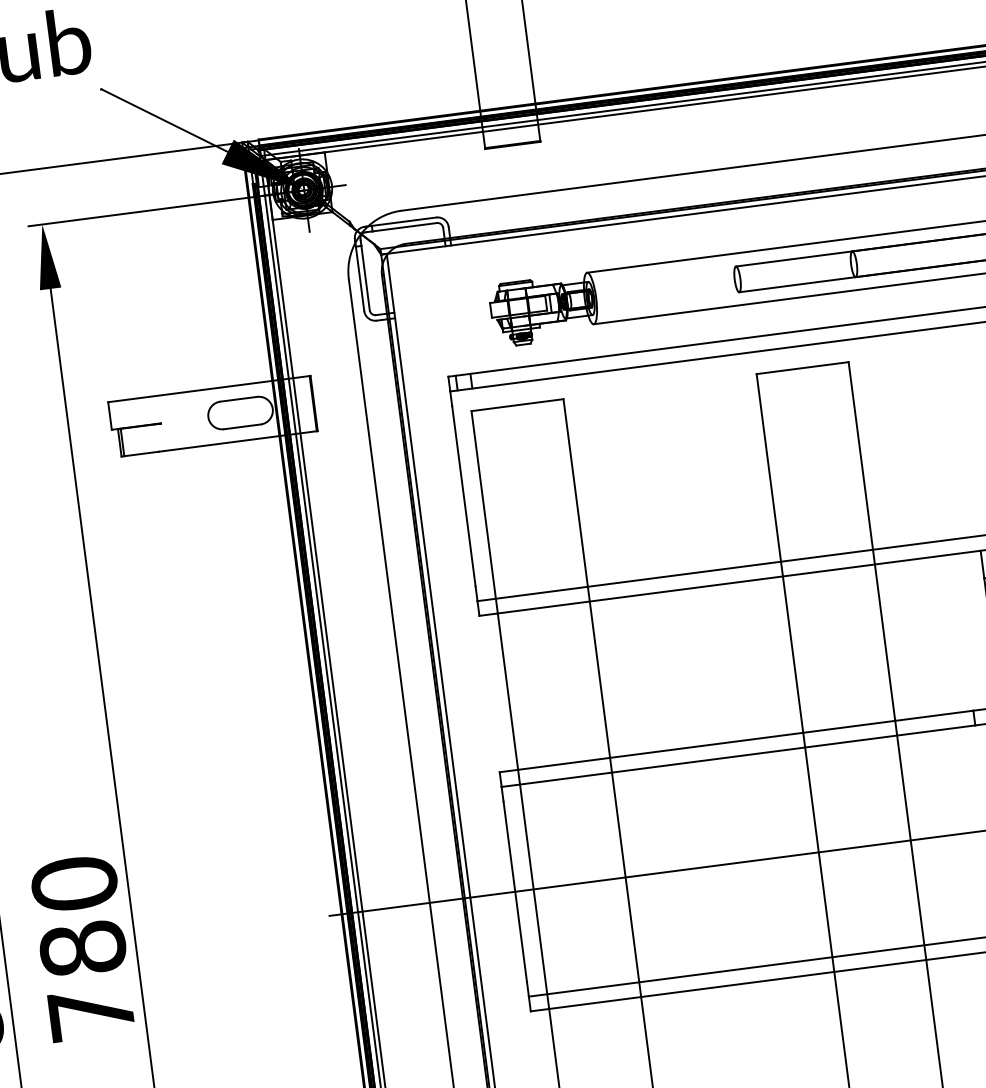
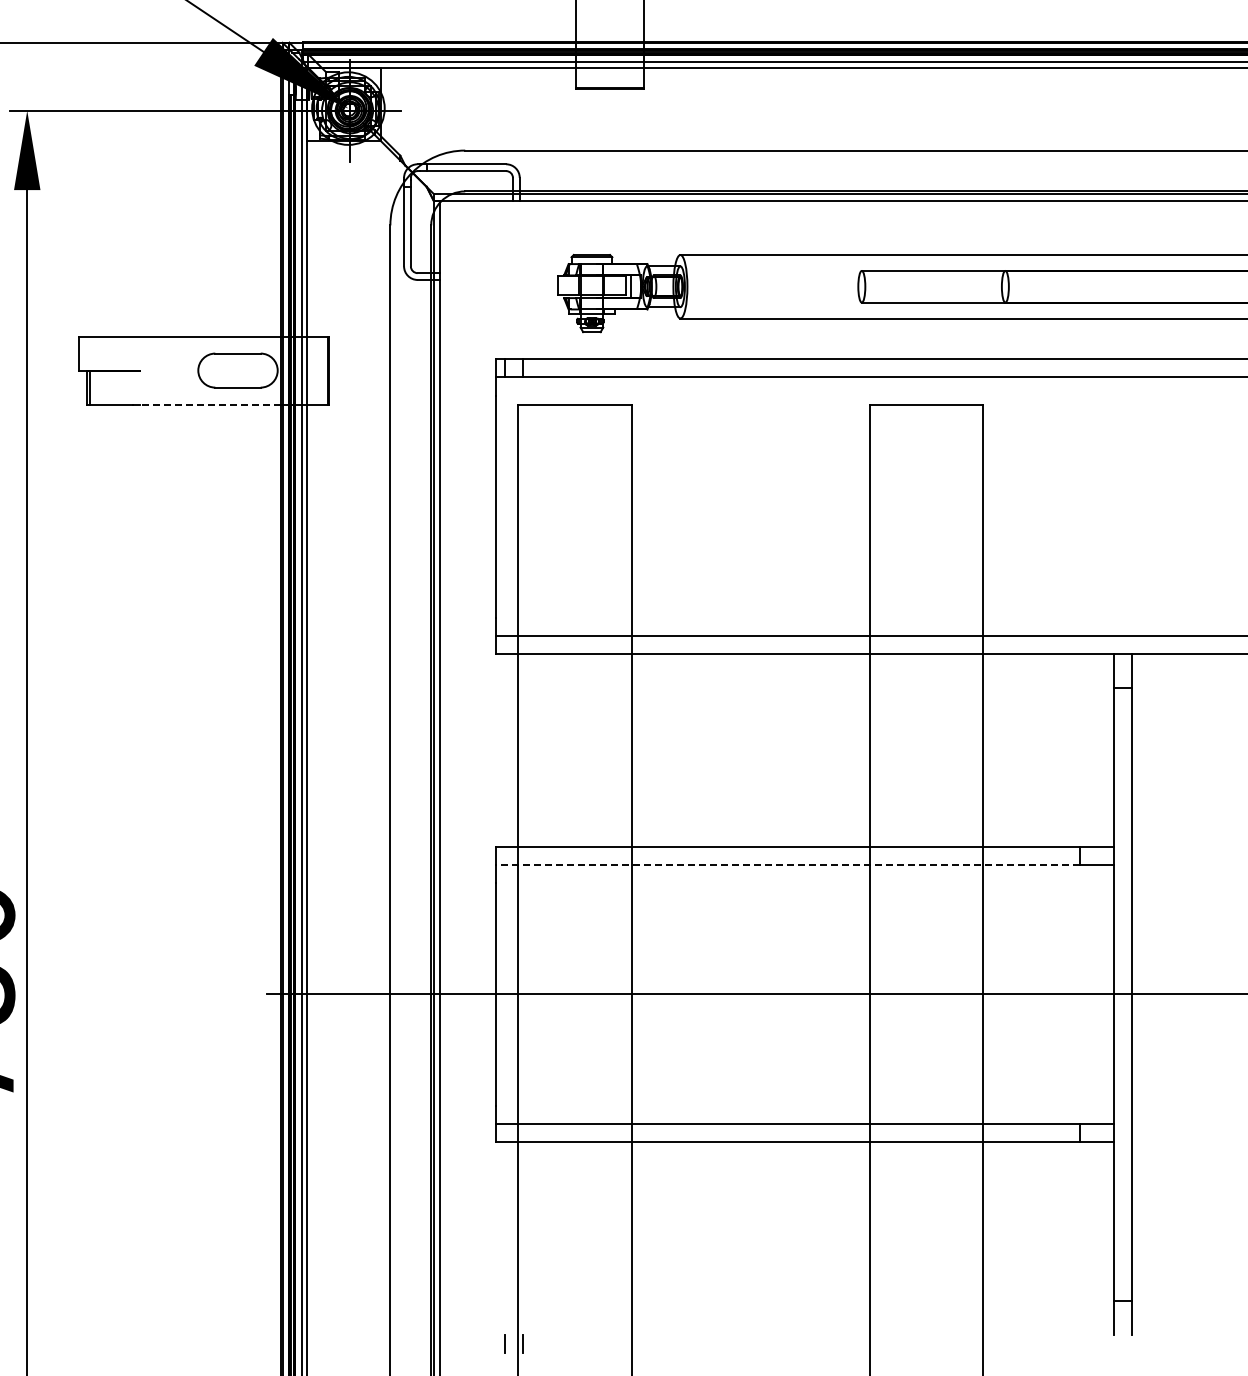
line: (221, 443) -> (210, 404), solid -> dashed
line: (738, 756) -> (787, 865), solid -> dashed

